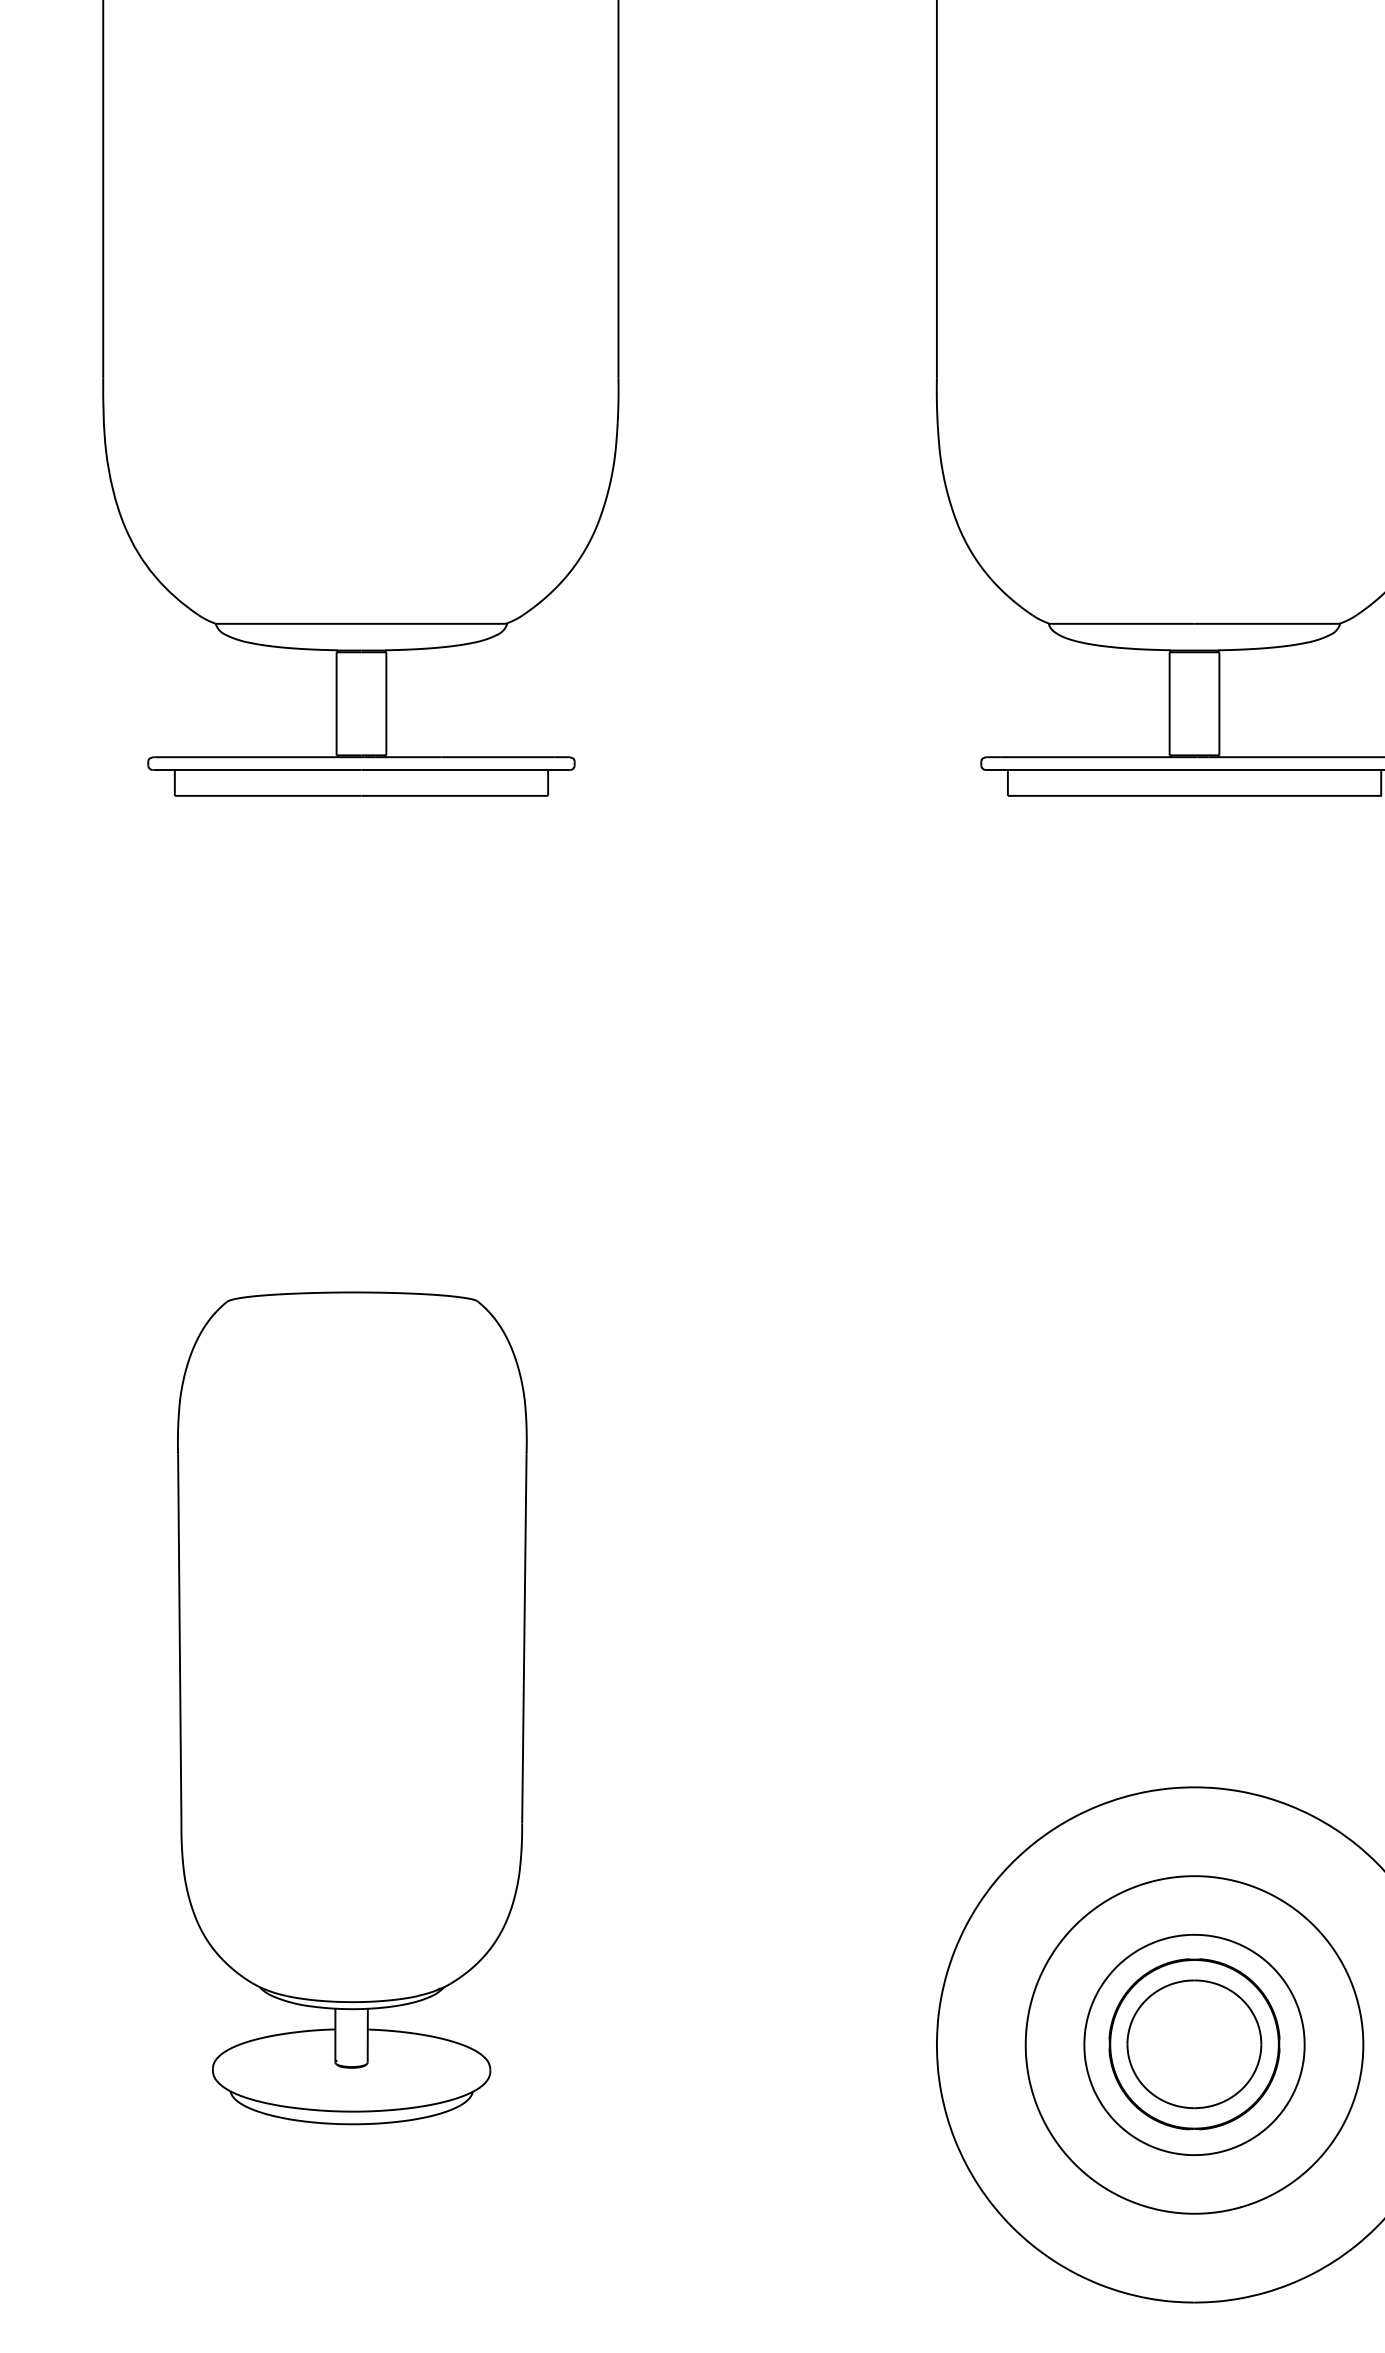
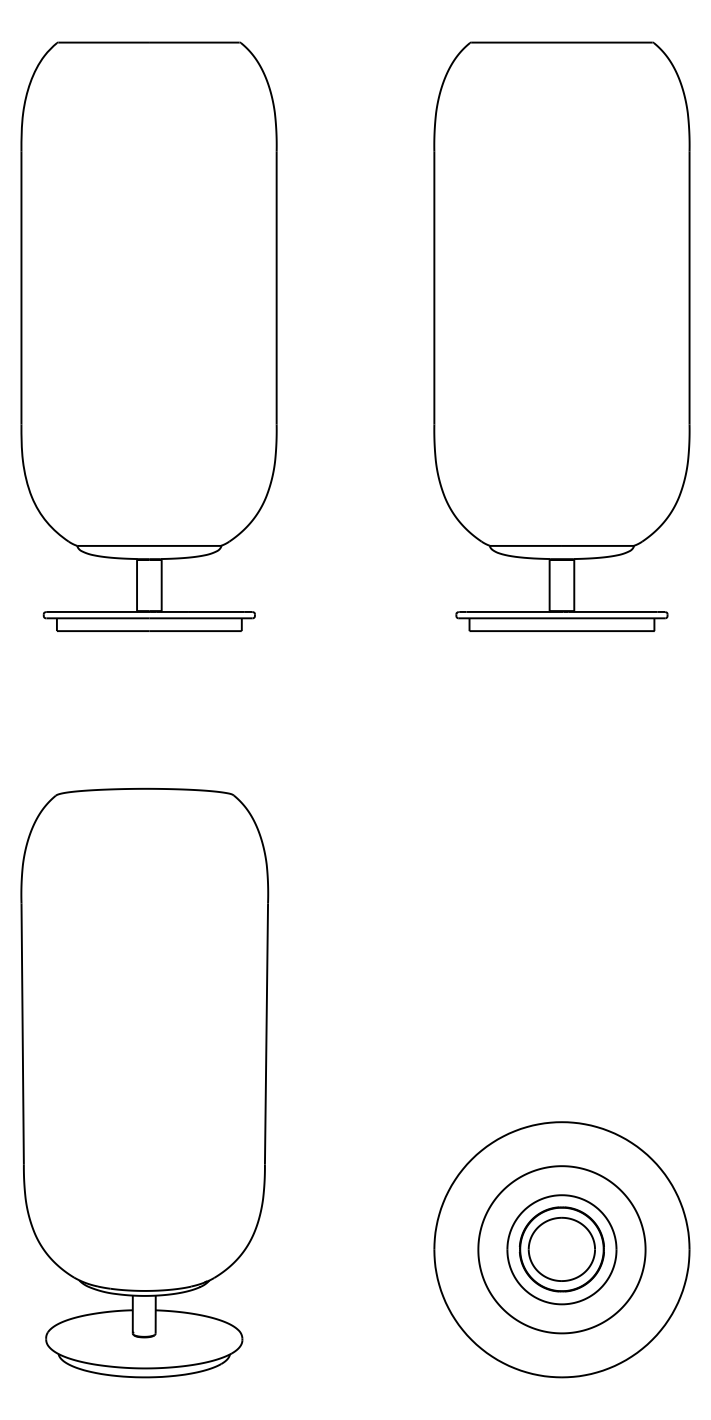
part: (351, 1707) -> (144, 1082), size x1.43

